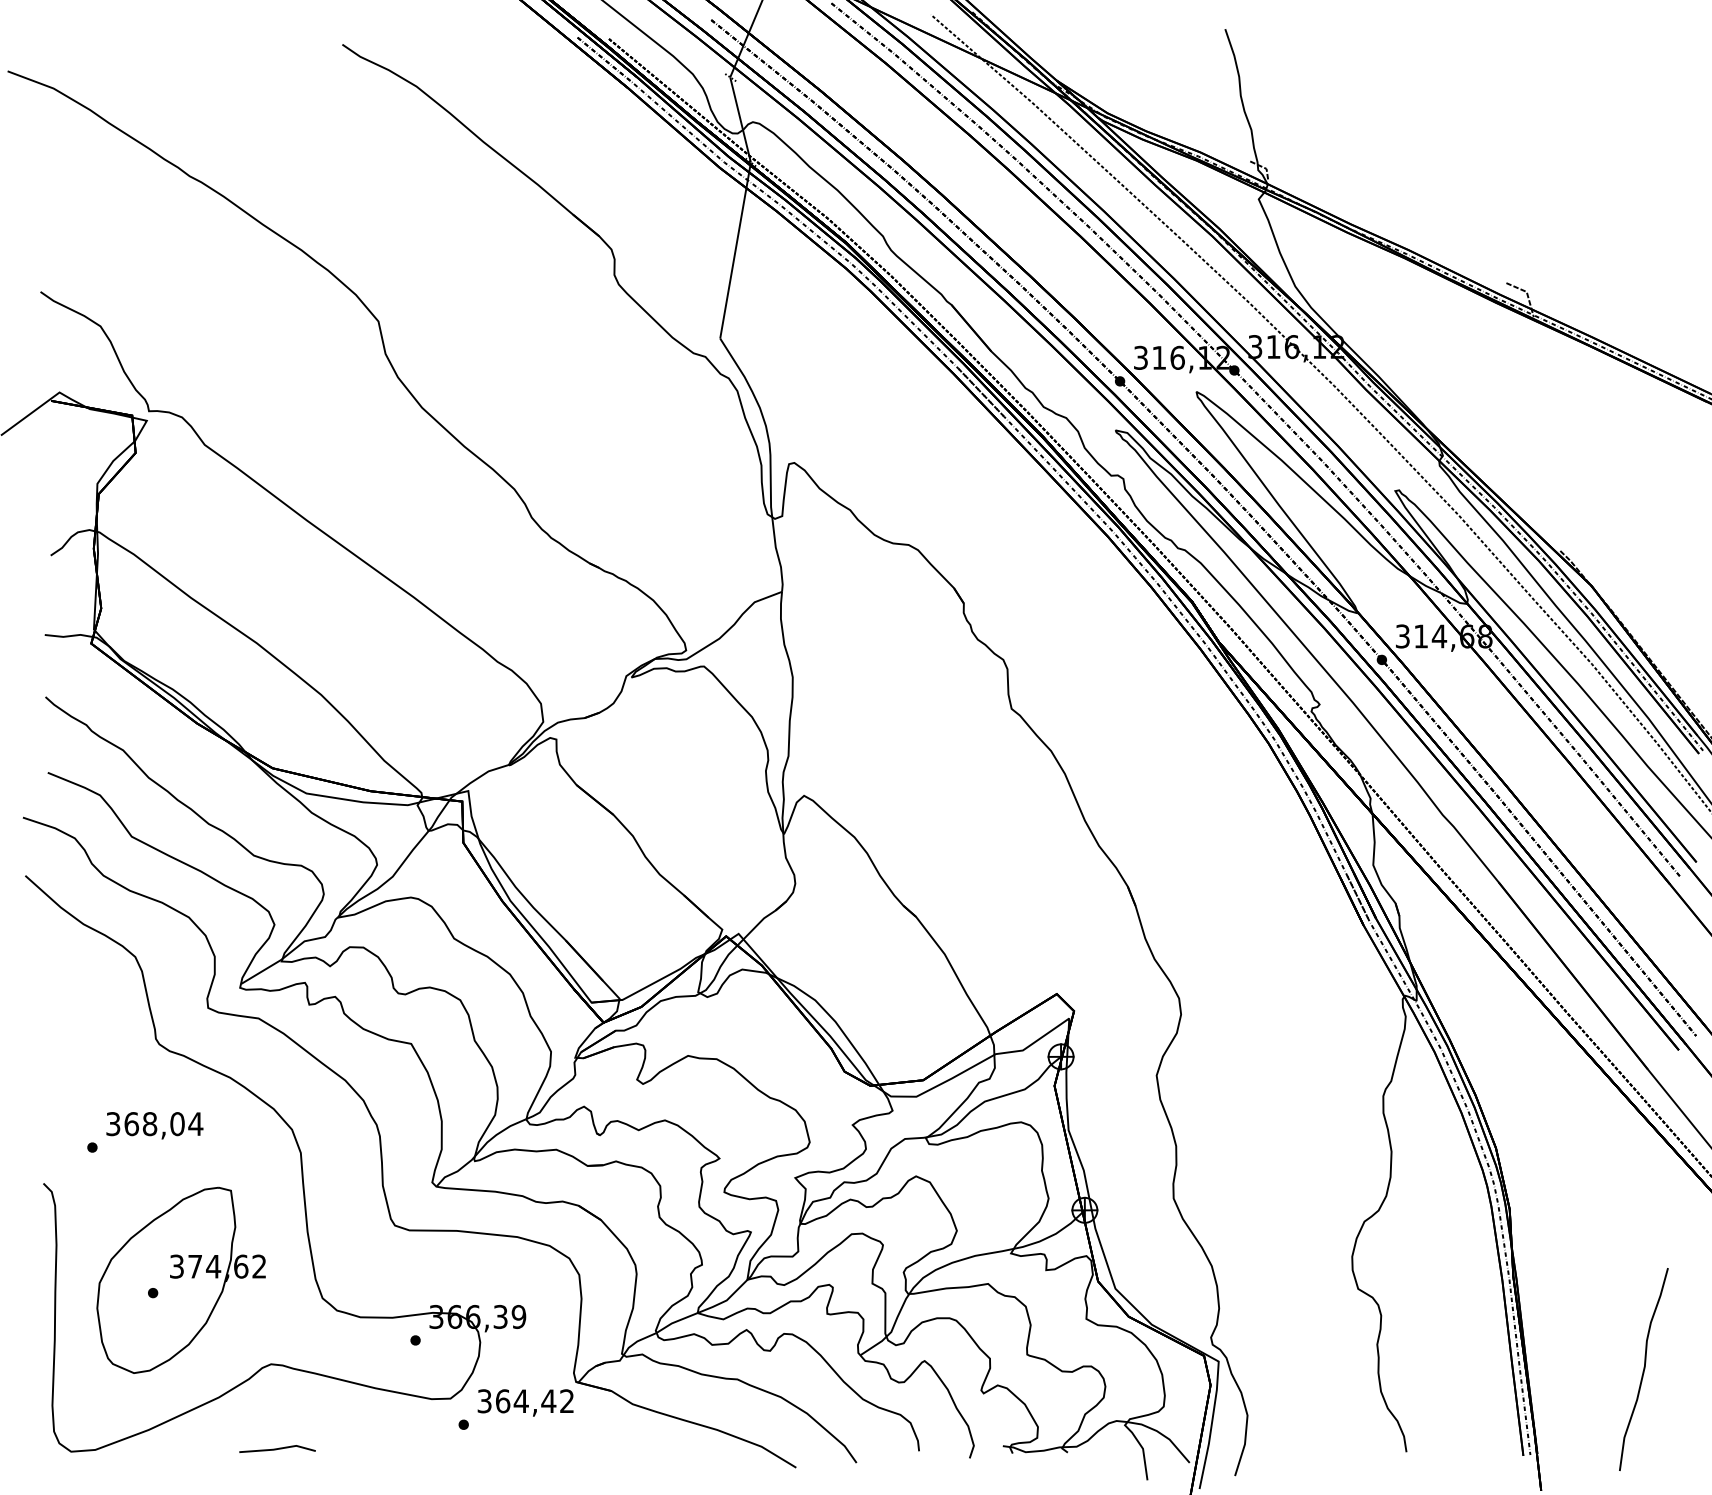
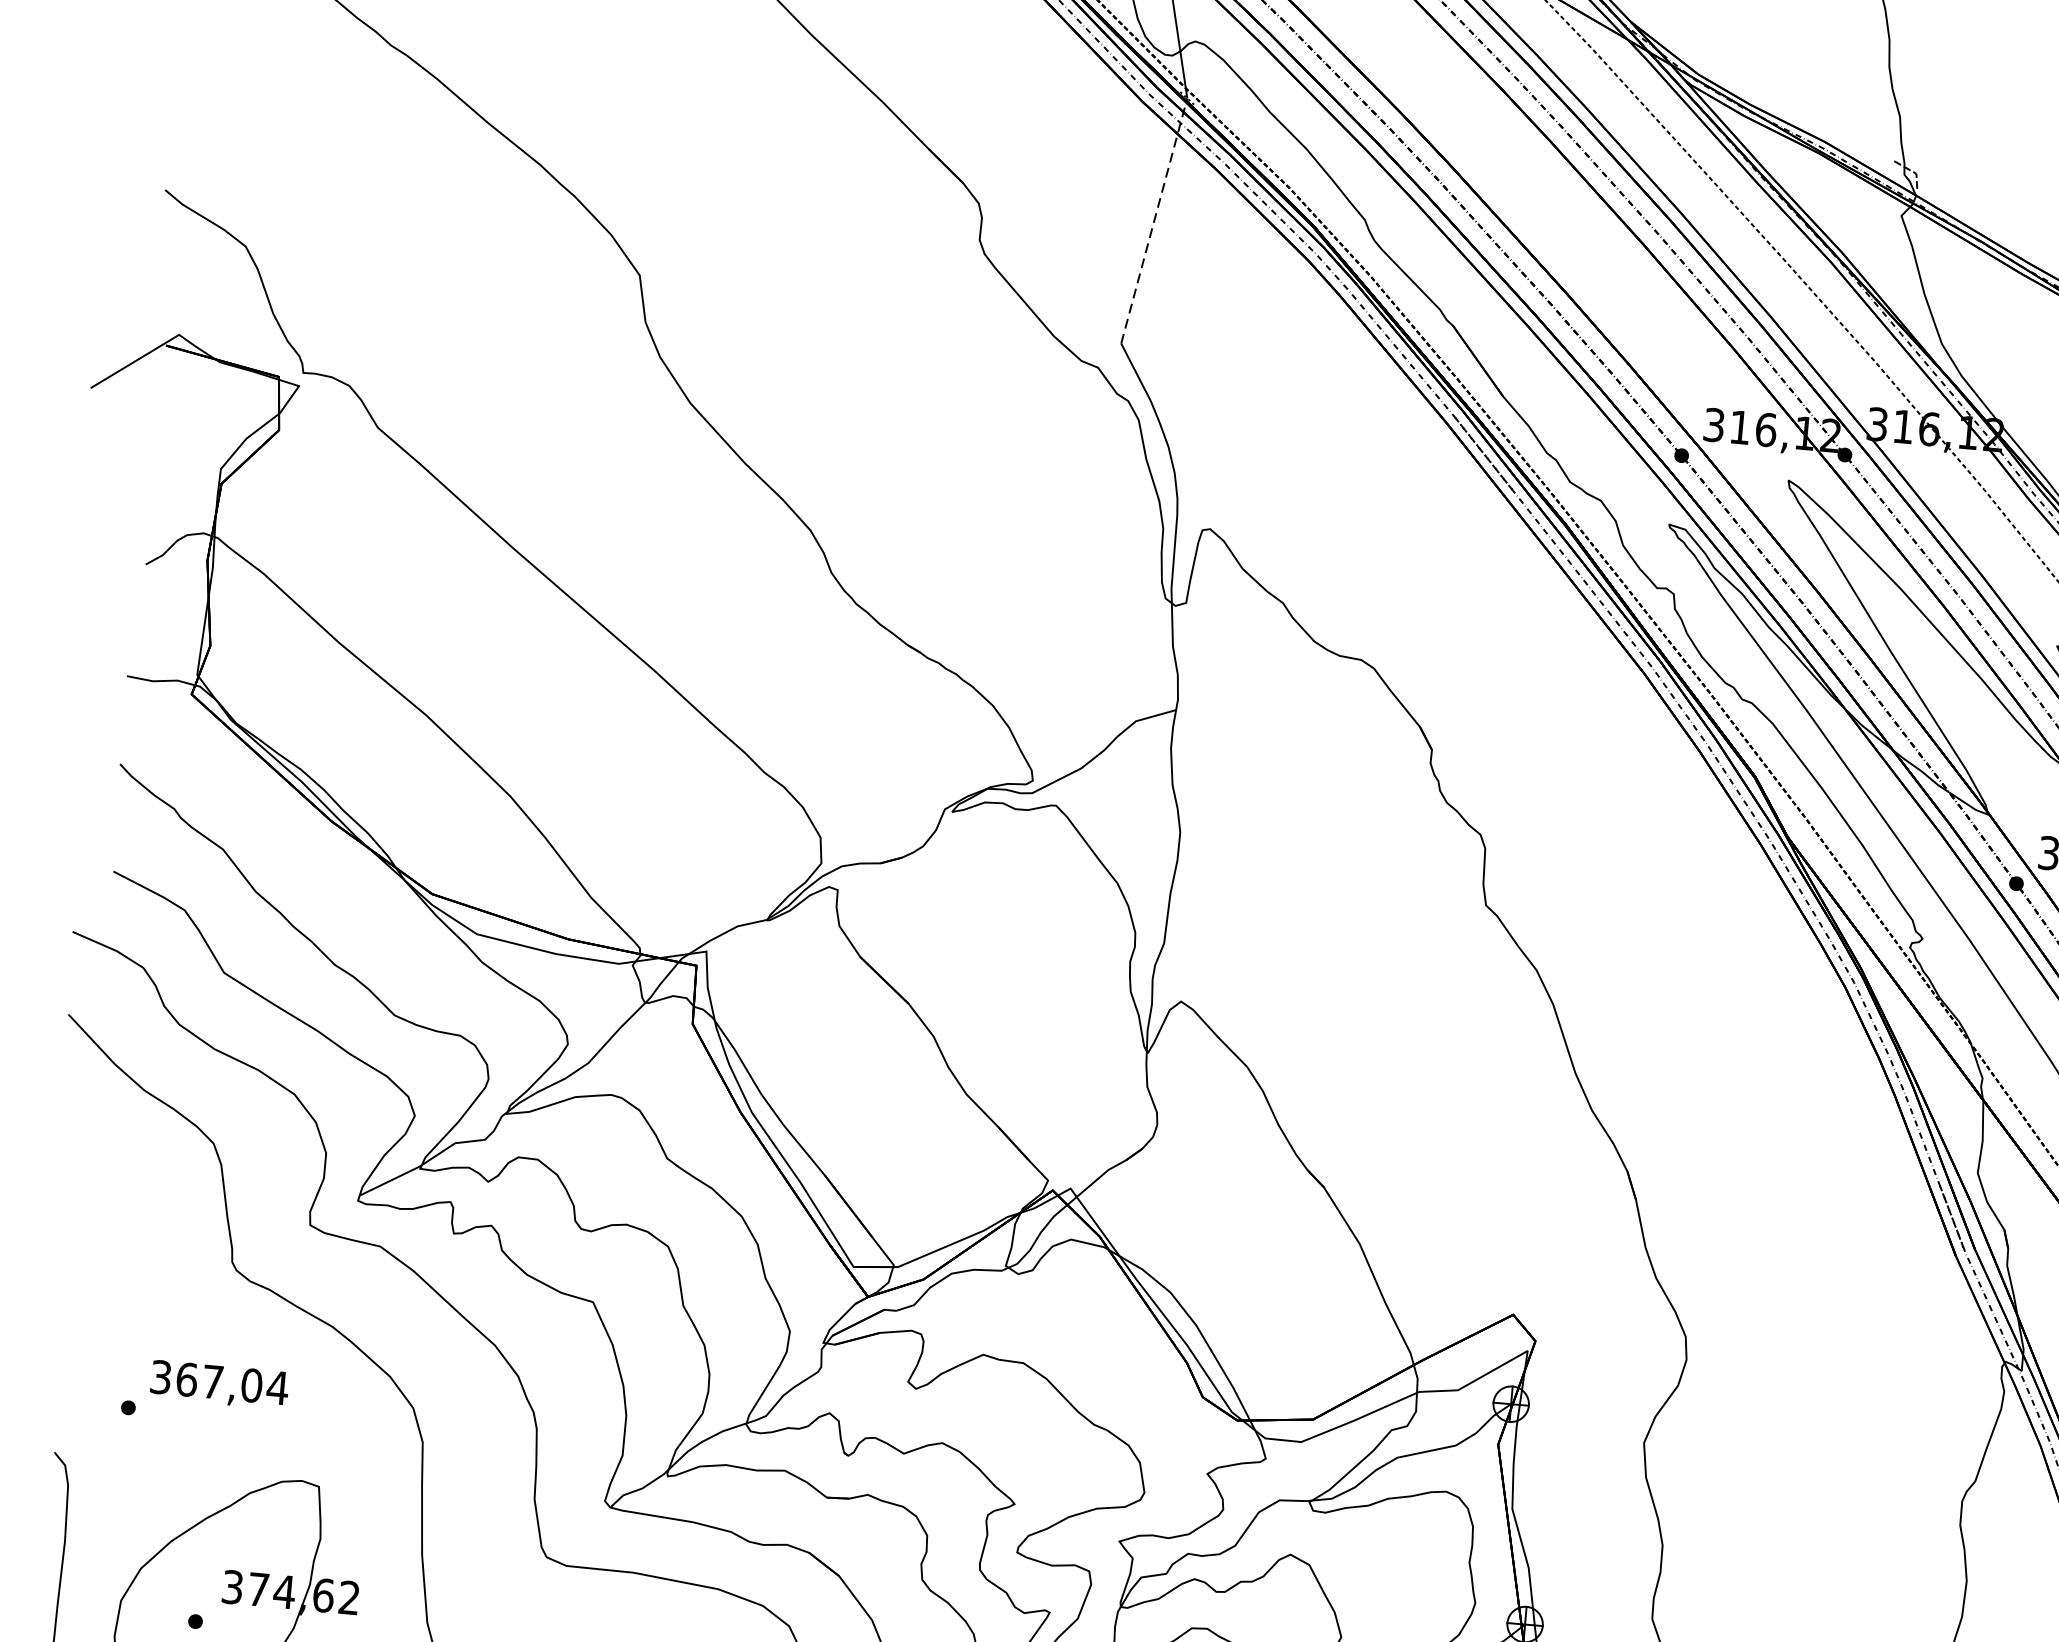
line: (735, 250) -> (1154, 220), solid -> dashed
text: (149, 1124) -> (212, 1382), 368,04 -> 367,04

